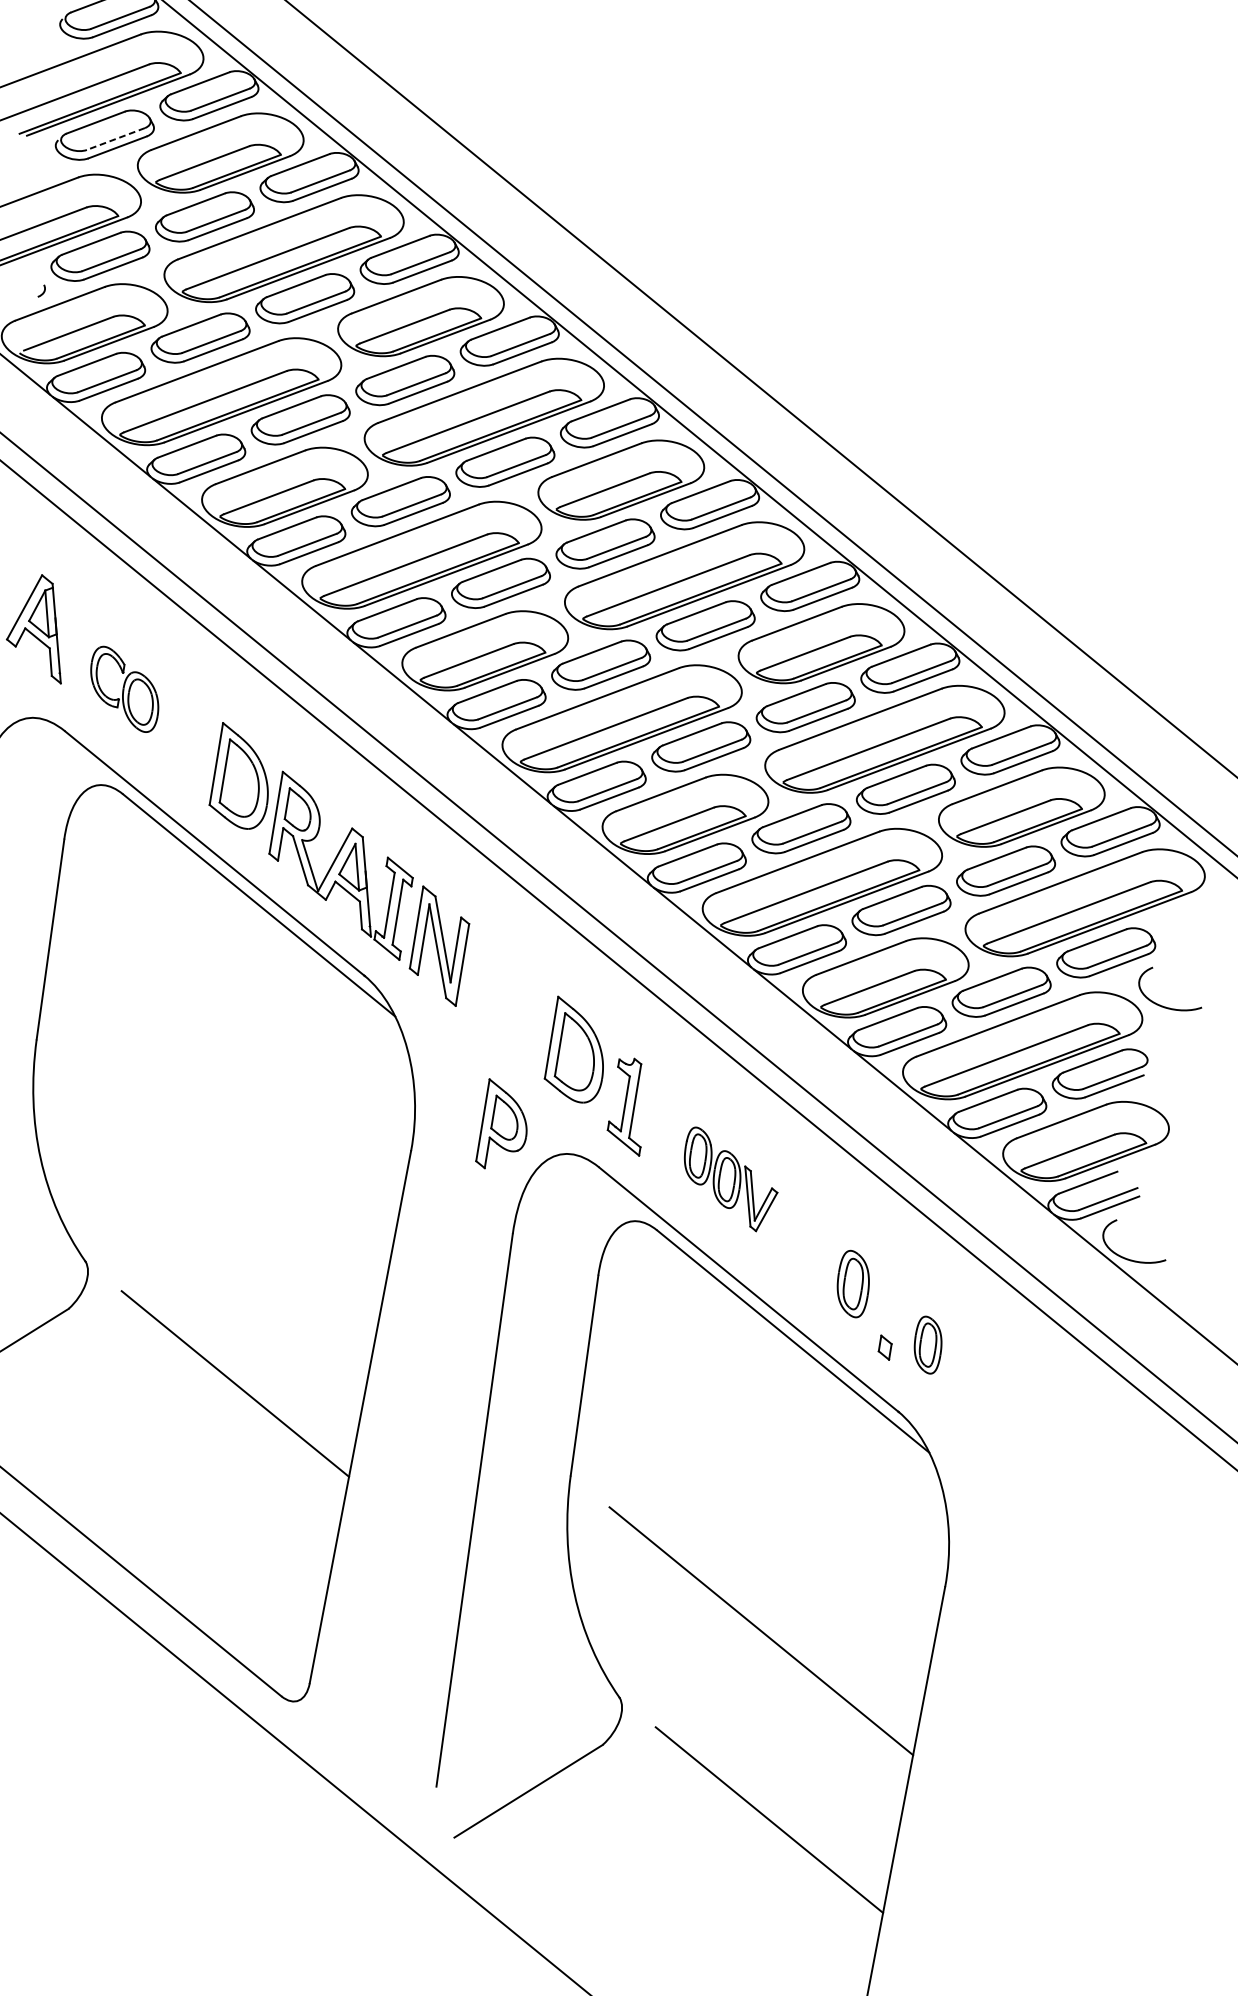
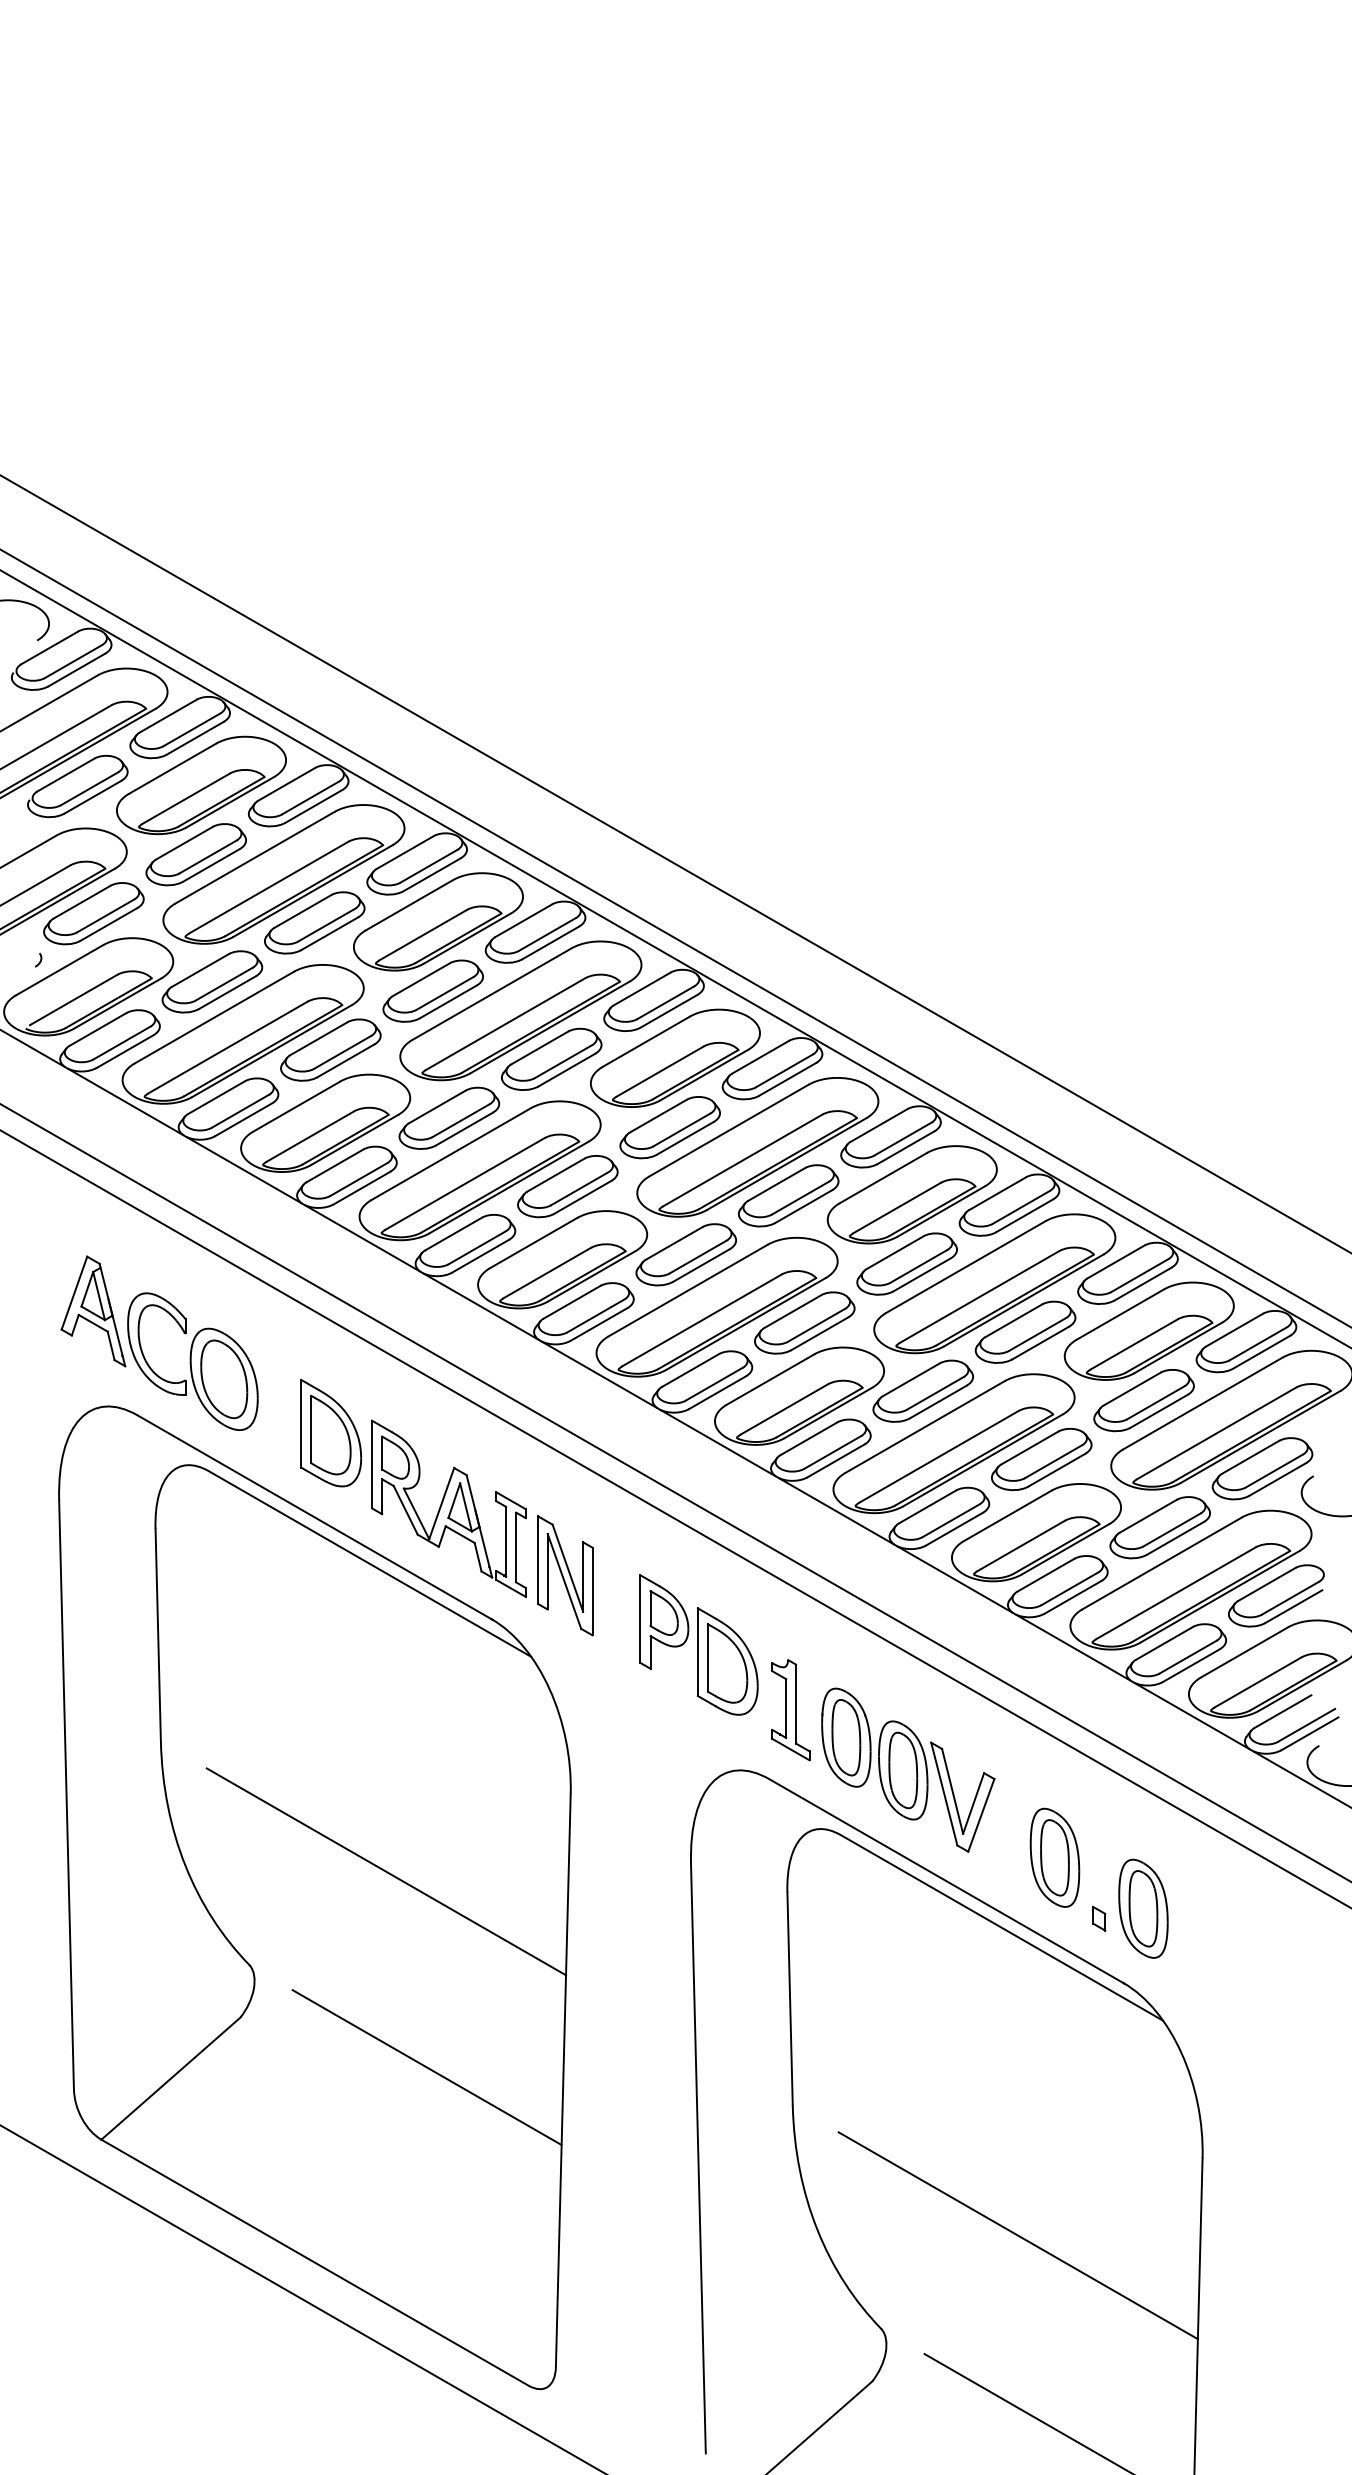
line: (115, 138) -> (89, 788), dashed -> solid
part: (124, 689) -> (192, 1361), size x1.67
part: (505, 1126) -> (664, 1621), moved
part: (730, 1179) -> (908, 1769), size x1.67
line: (227, 1194) -> (386, 1871), added
part: (852, 1283) -> (1054, 1857), size x1.43
part: (928, 1344) -> (1143, 1908), size x1.67

